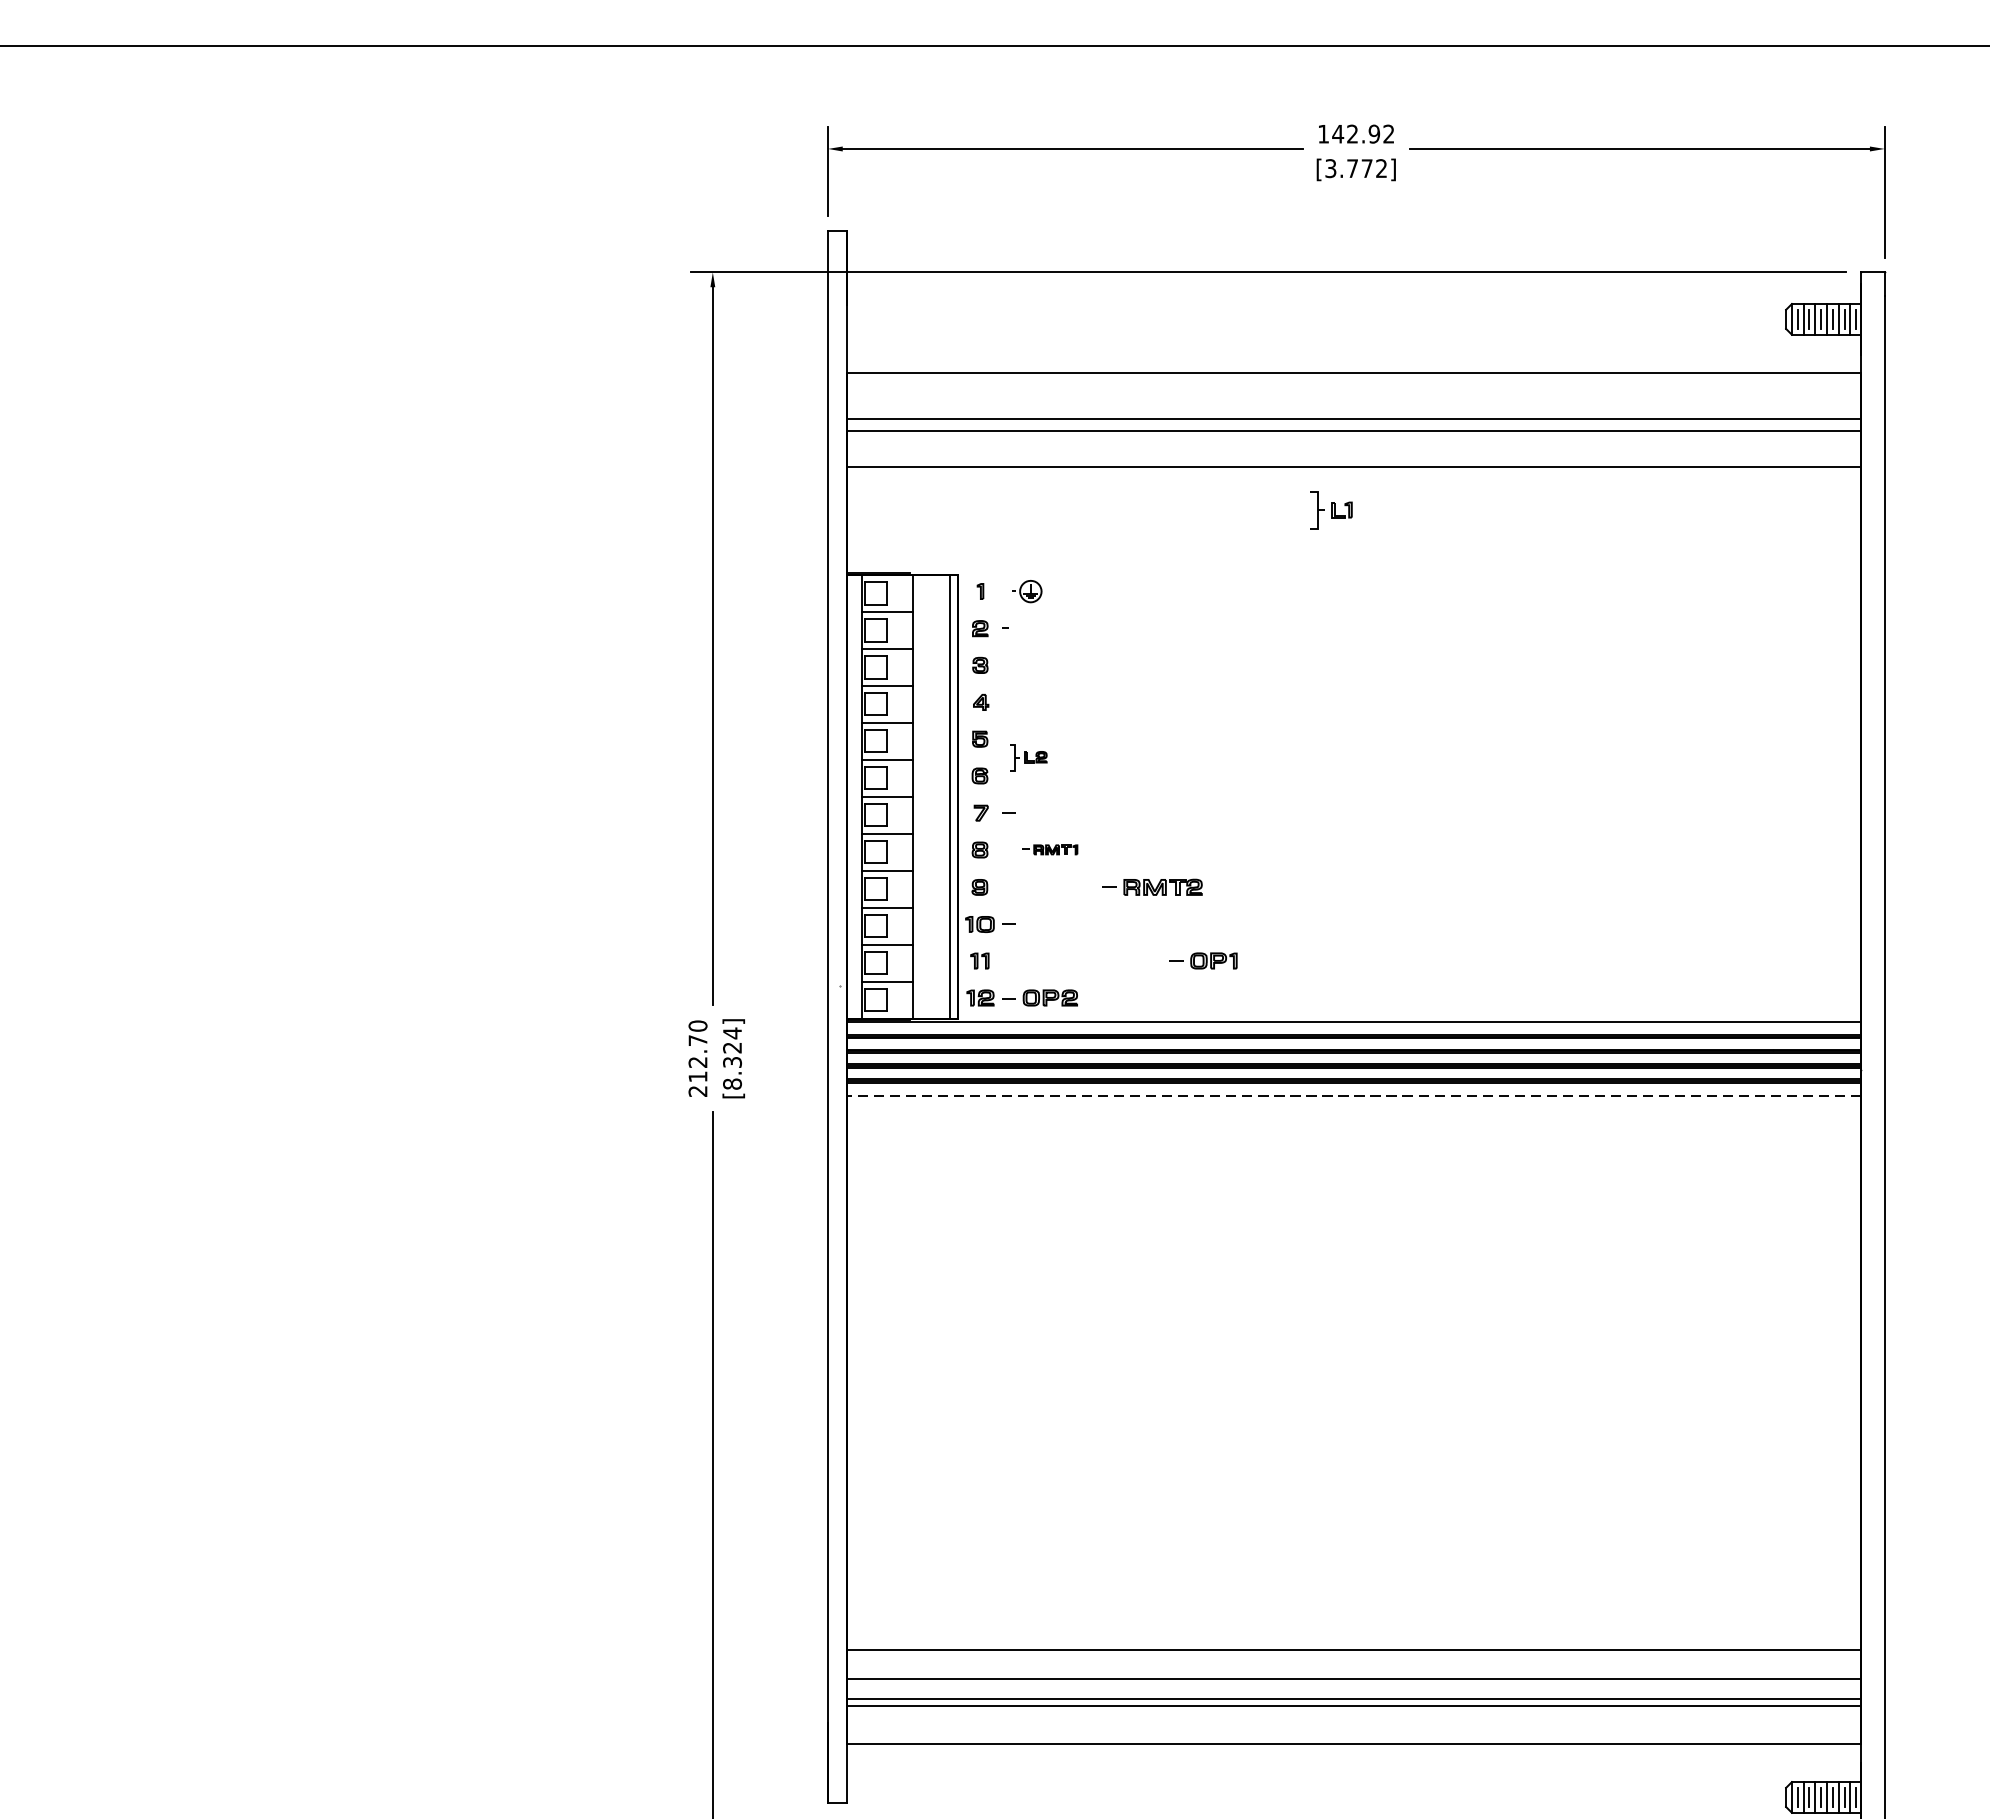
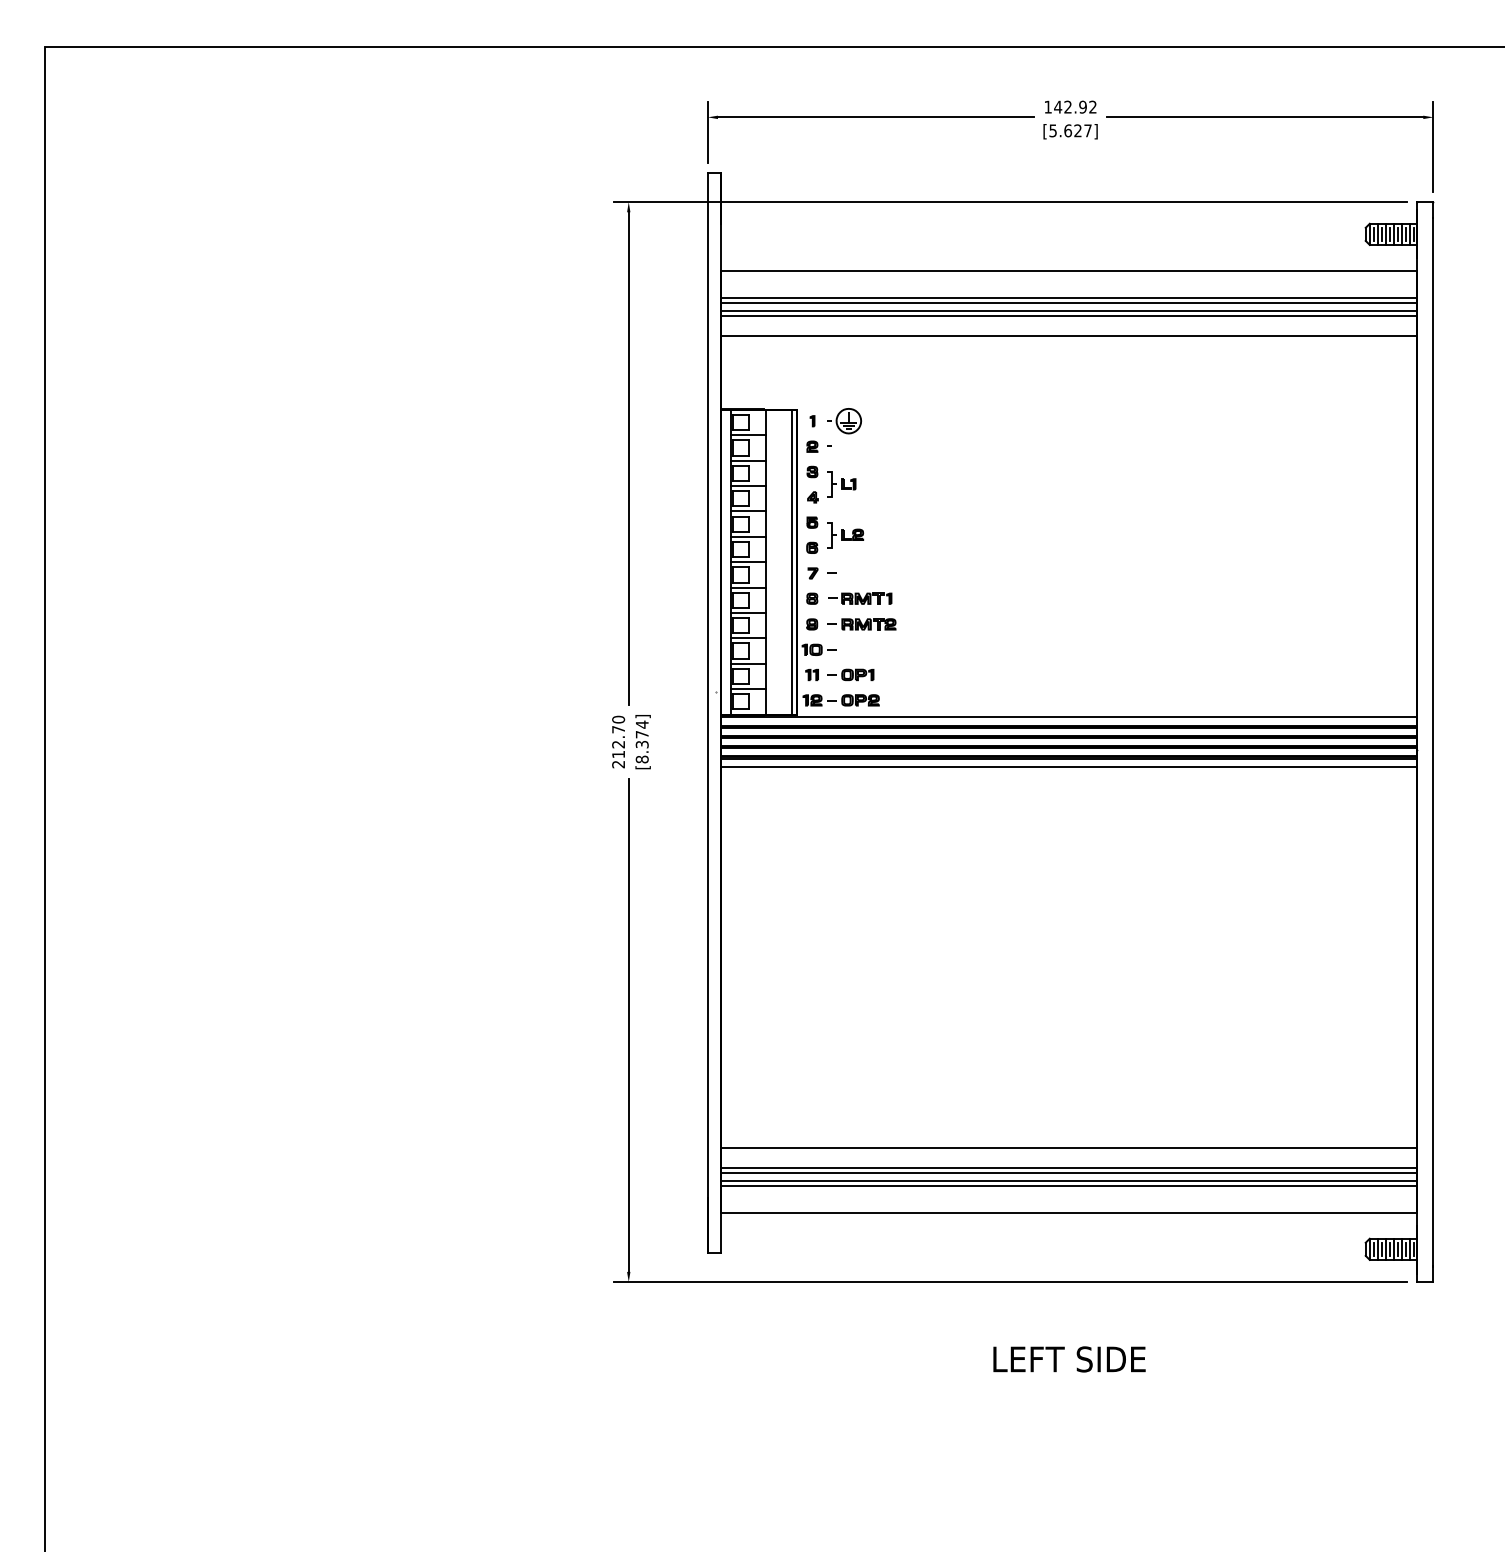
text: (1356, 168) -> (1070, 130), [3.772] -> [5.627]
line: (1353, 411) -> (1068, 297), added
line: (1353, 438) -> (1068, 316), added
part: (1331, 510) -> (841, 484), moved
part: (1027, 591) -> (844, 421), size x1.67
part: (1028, 757) -> (845, 535), size x1.43
part: (1050, 849) -> (860, 598), size x1.67
part: (1152, 887) -> (861, 624), moved
part: (1203, 960) -> (850, 674), moved
text: (731, 1047) -> (641, 734), [8.324] -> [8.374]
line: (1353, 1095) -> (1068, 767), dashed -> solid
line: (1353, 1687) -> (1068, 1173), added

